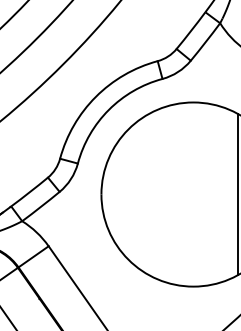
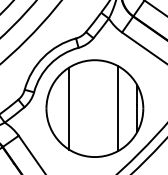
line: (145, 194) -> (69, 108), added

